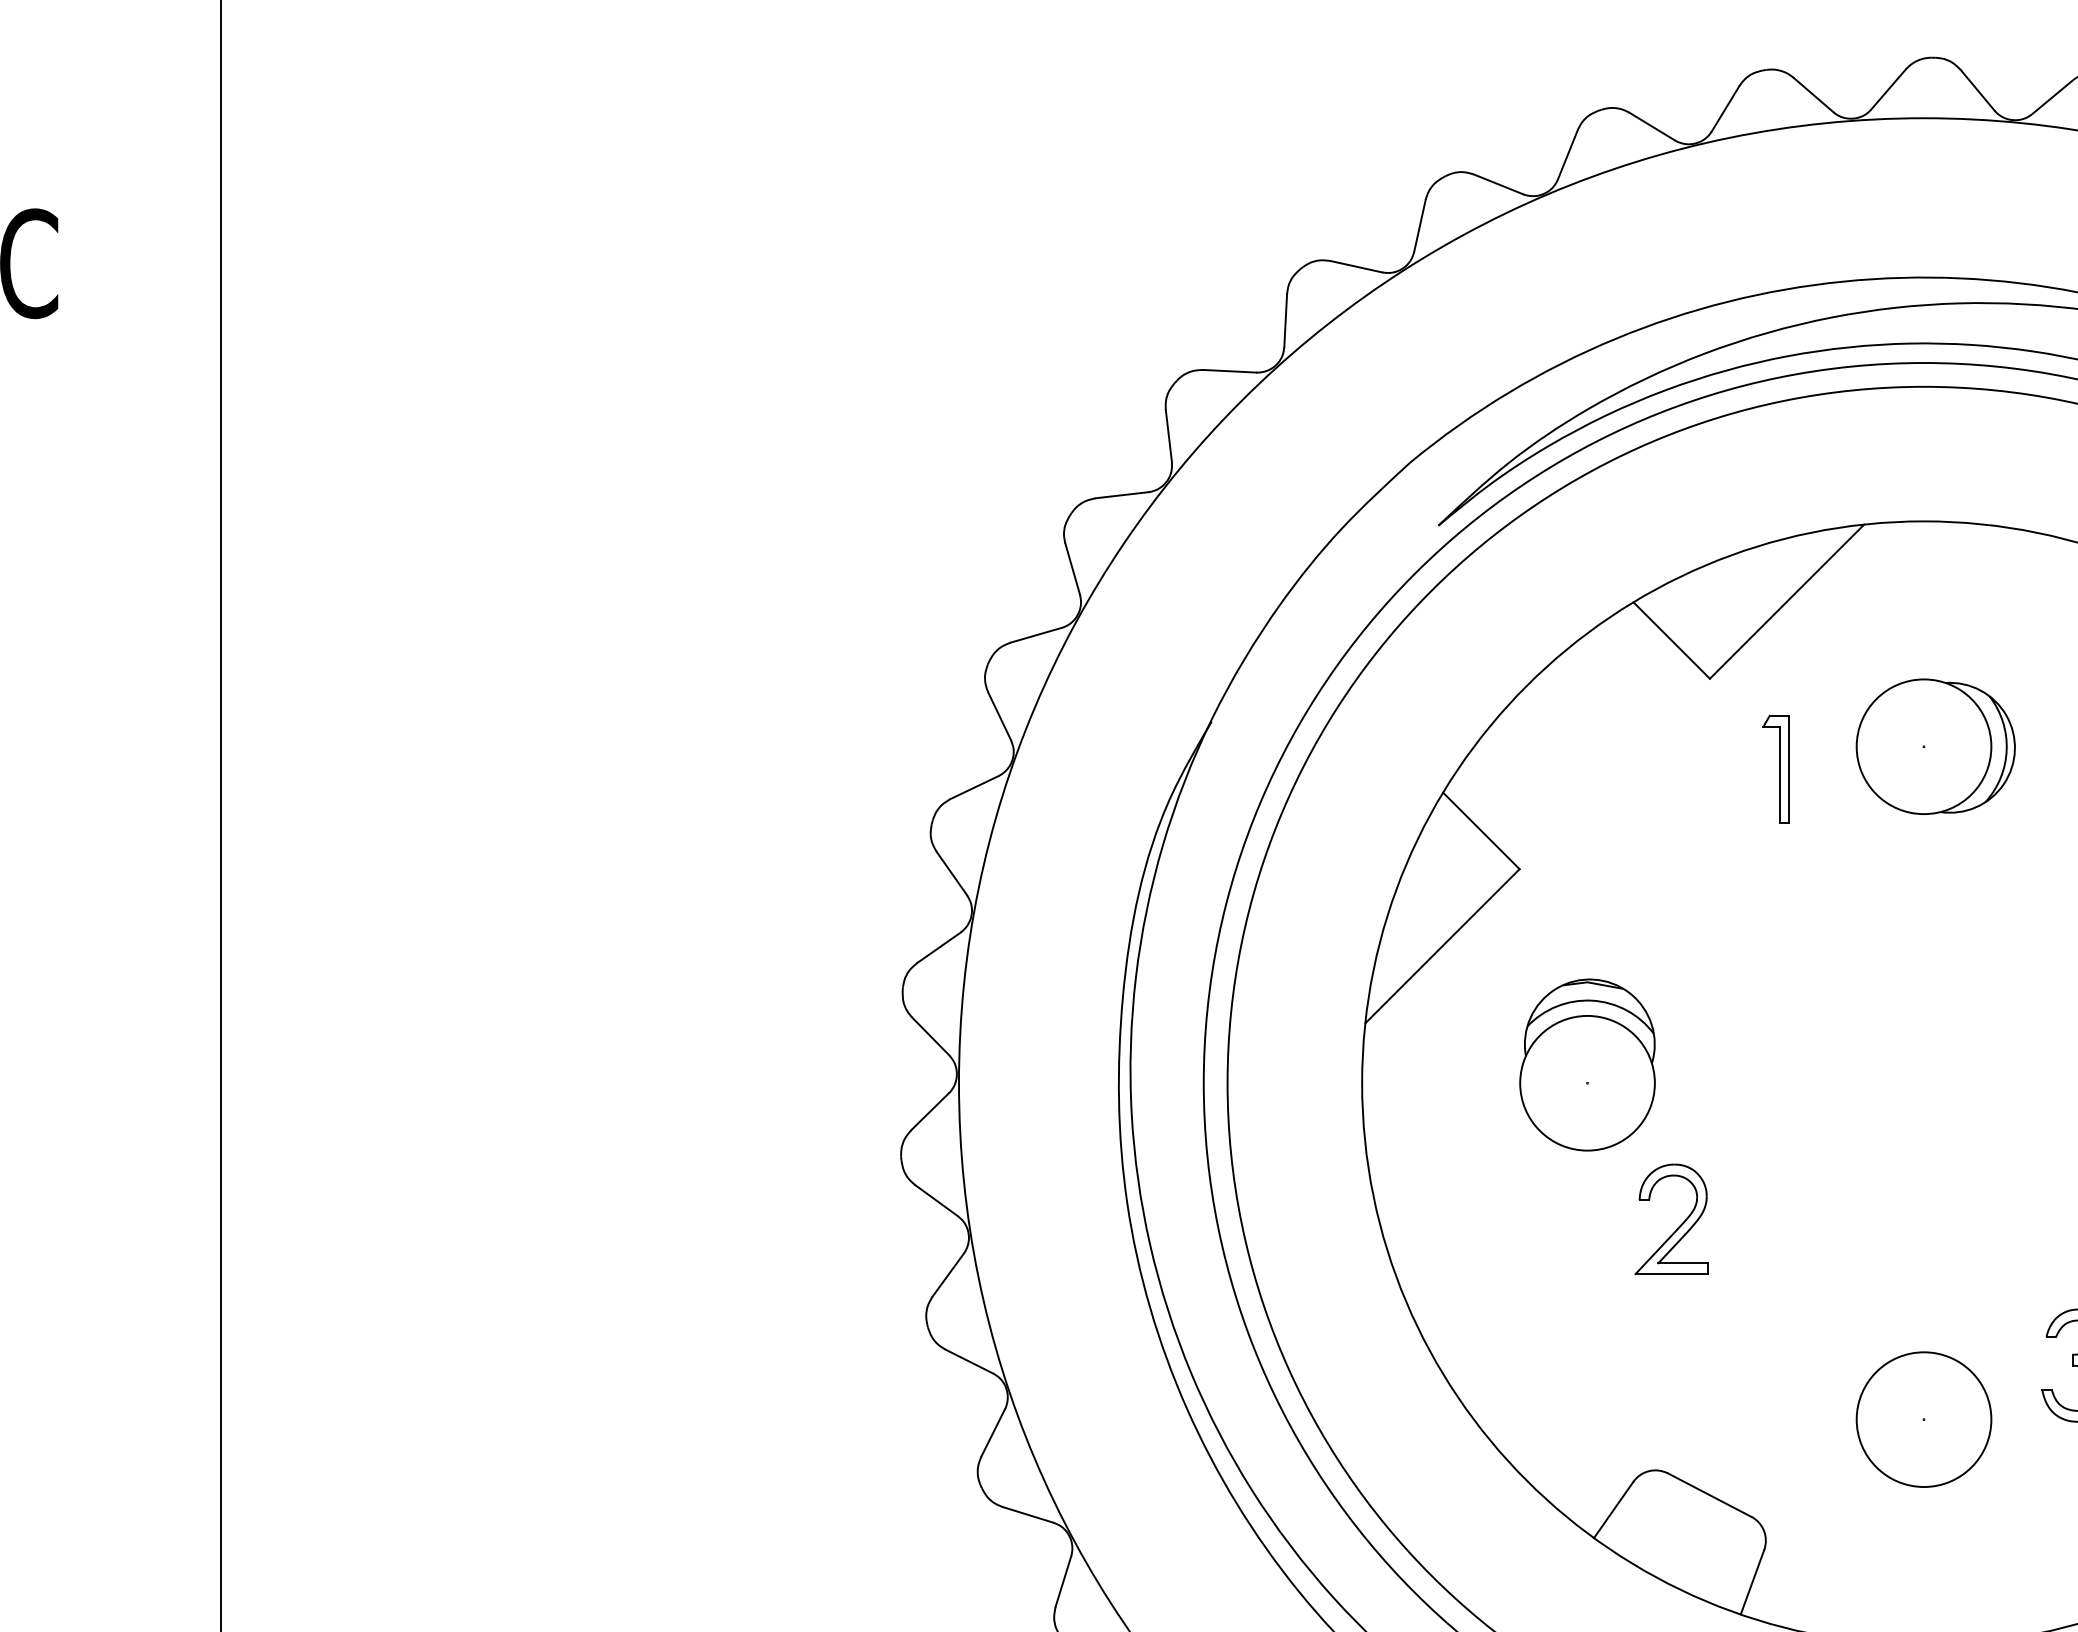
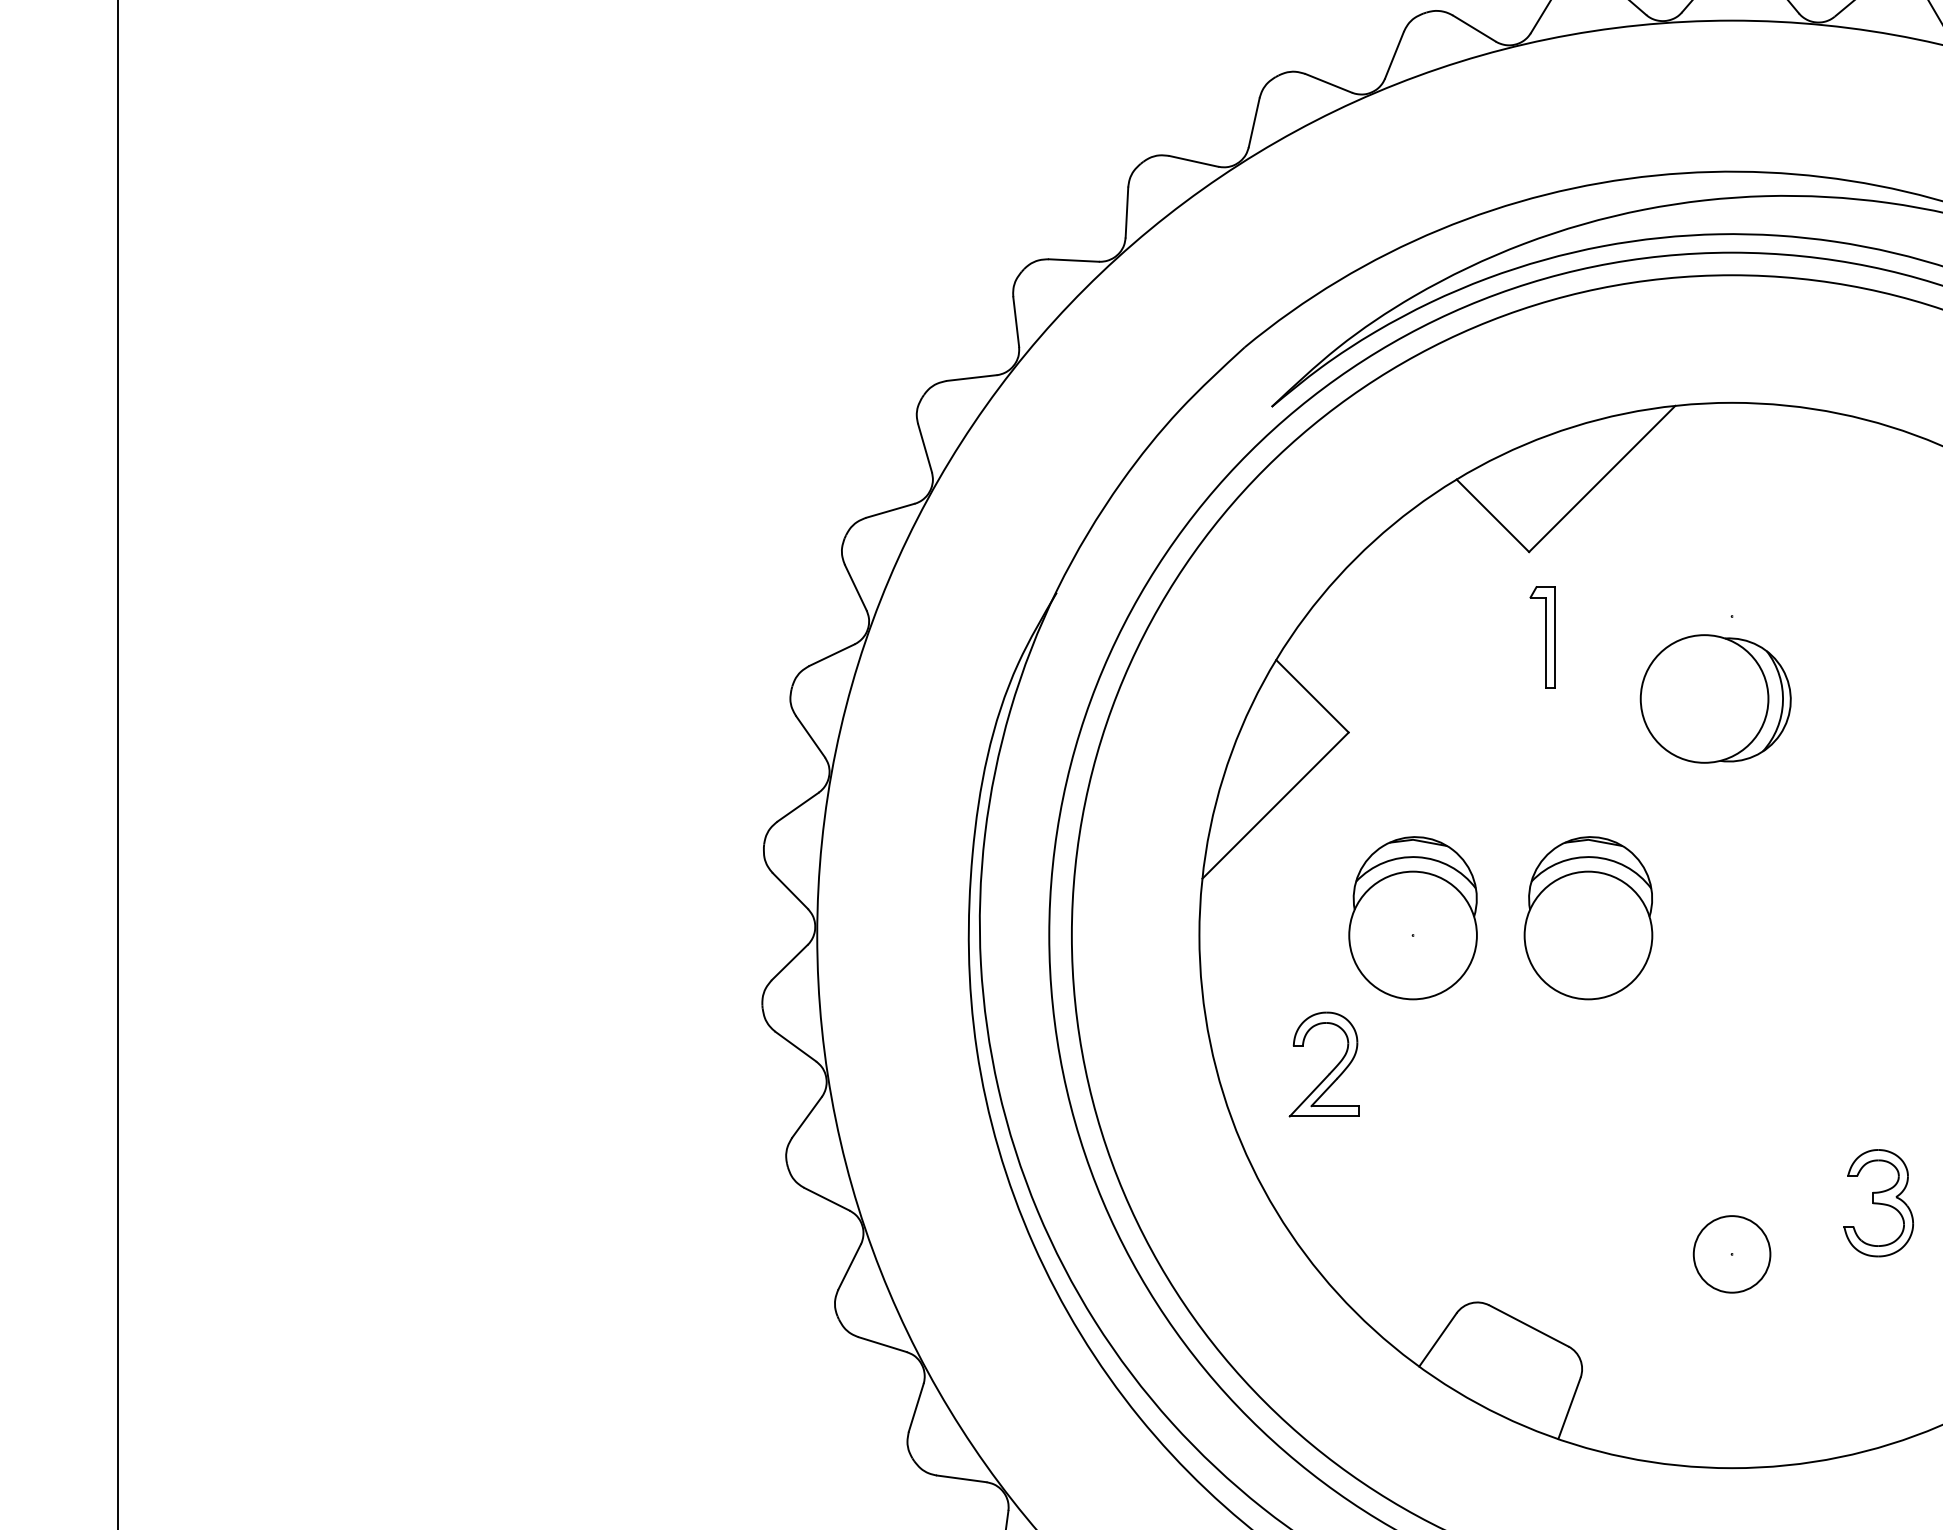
part: (1935, 746) -> (1715, 698), moved
part: (1775, 768) -> (1541, 637), moved
part: (1772, 1064) -> (1588, 917), added
part: (1678, 1226) -> (1330, 1071), moved
circle: (1923, 1419) -> (1731, 1254), size x0.6

